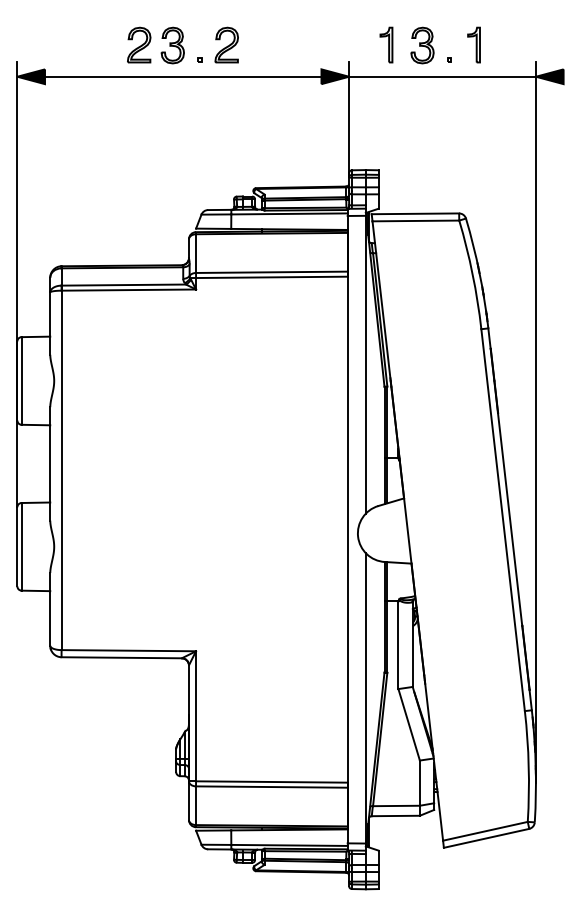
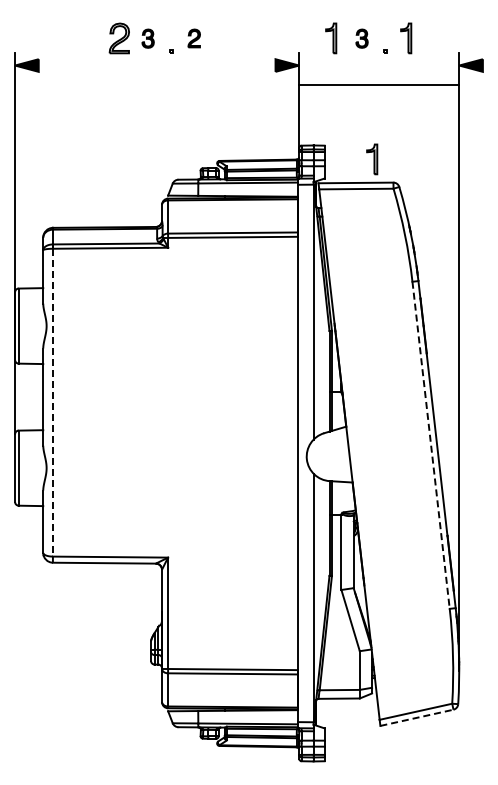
part: (171, 45) -> (147, 38), size x0.6
part: (225, 45) -> (193, 38), size x0.6
part: (421, 45) -> (361, 38), size x0.6
line: (182, 76) -> (156, 65), removed
line: (442, 76) -> (379, 84), moved
part: (434, 186) -> (372, 159), added
line: (61, 470) -> (52, 402), solid -> dashed
line: (503, 520) -> (431, 445), solid -> dashed
line: (487, 837) -> (417, 717), solid -> dashed

